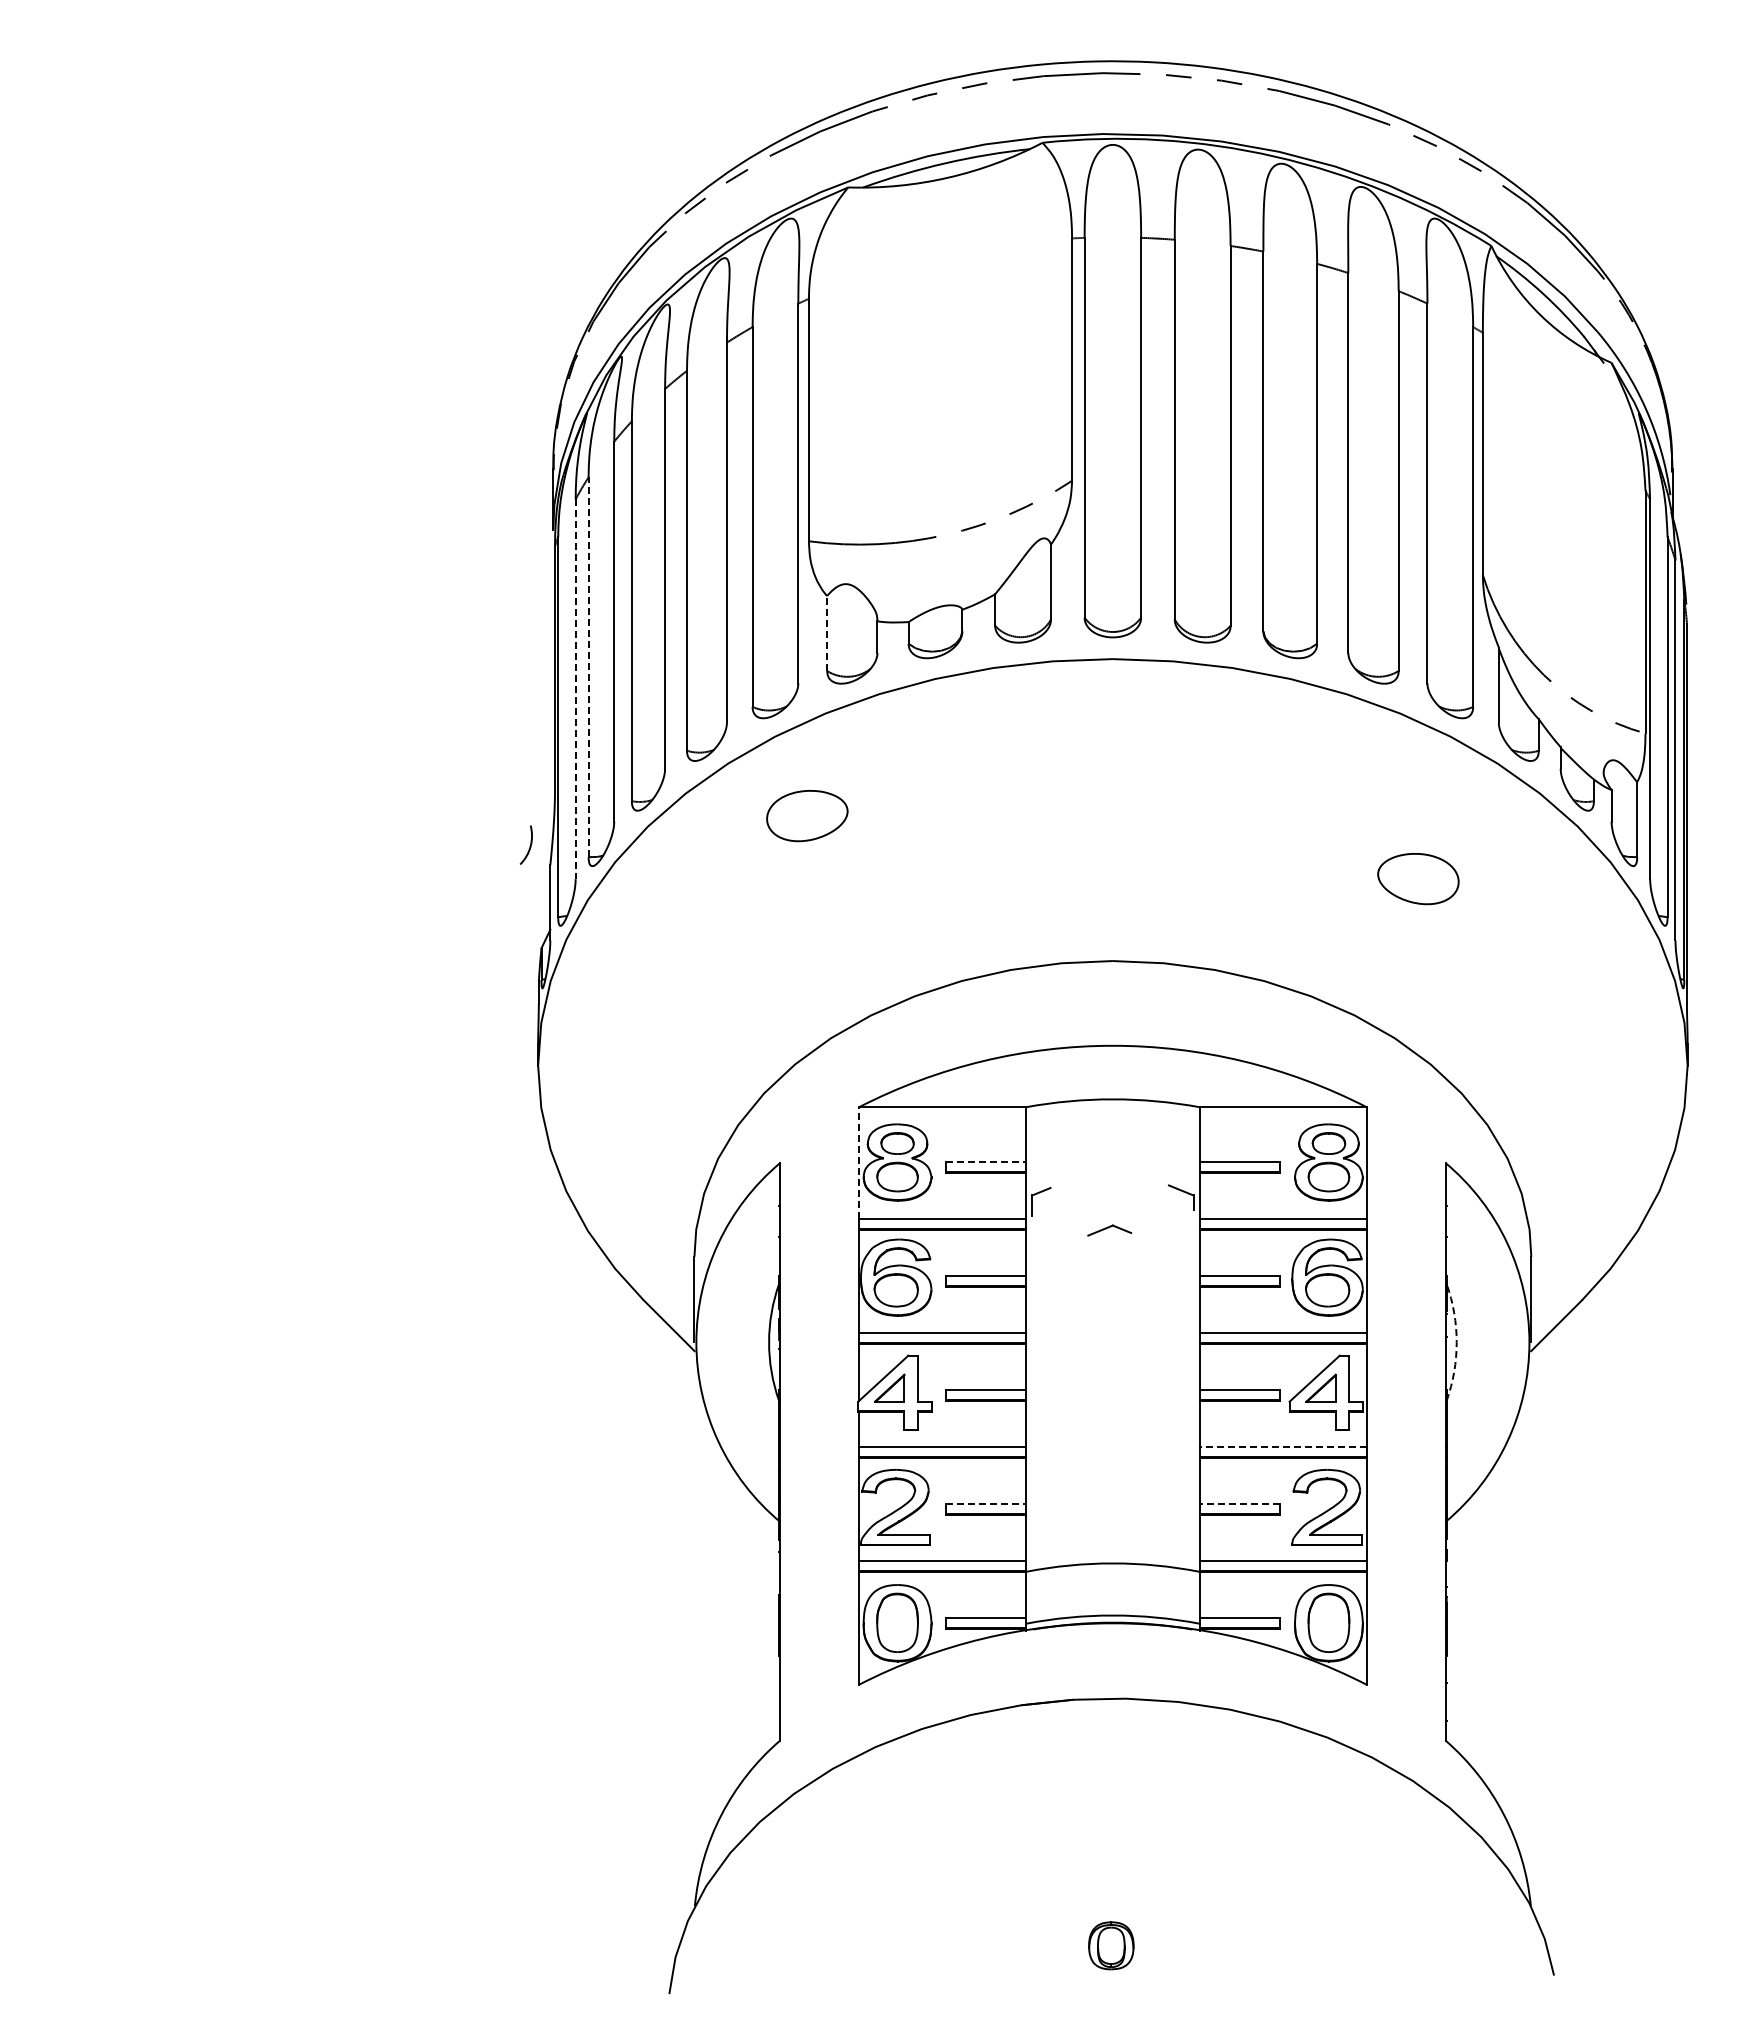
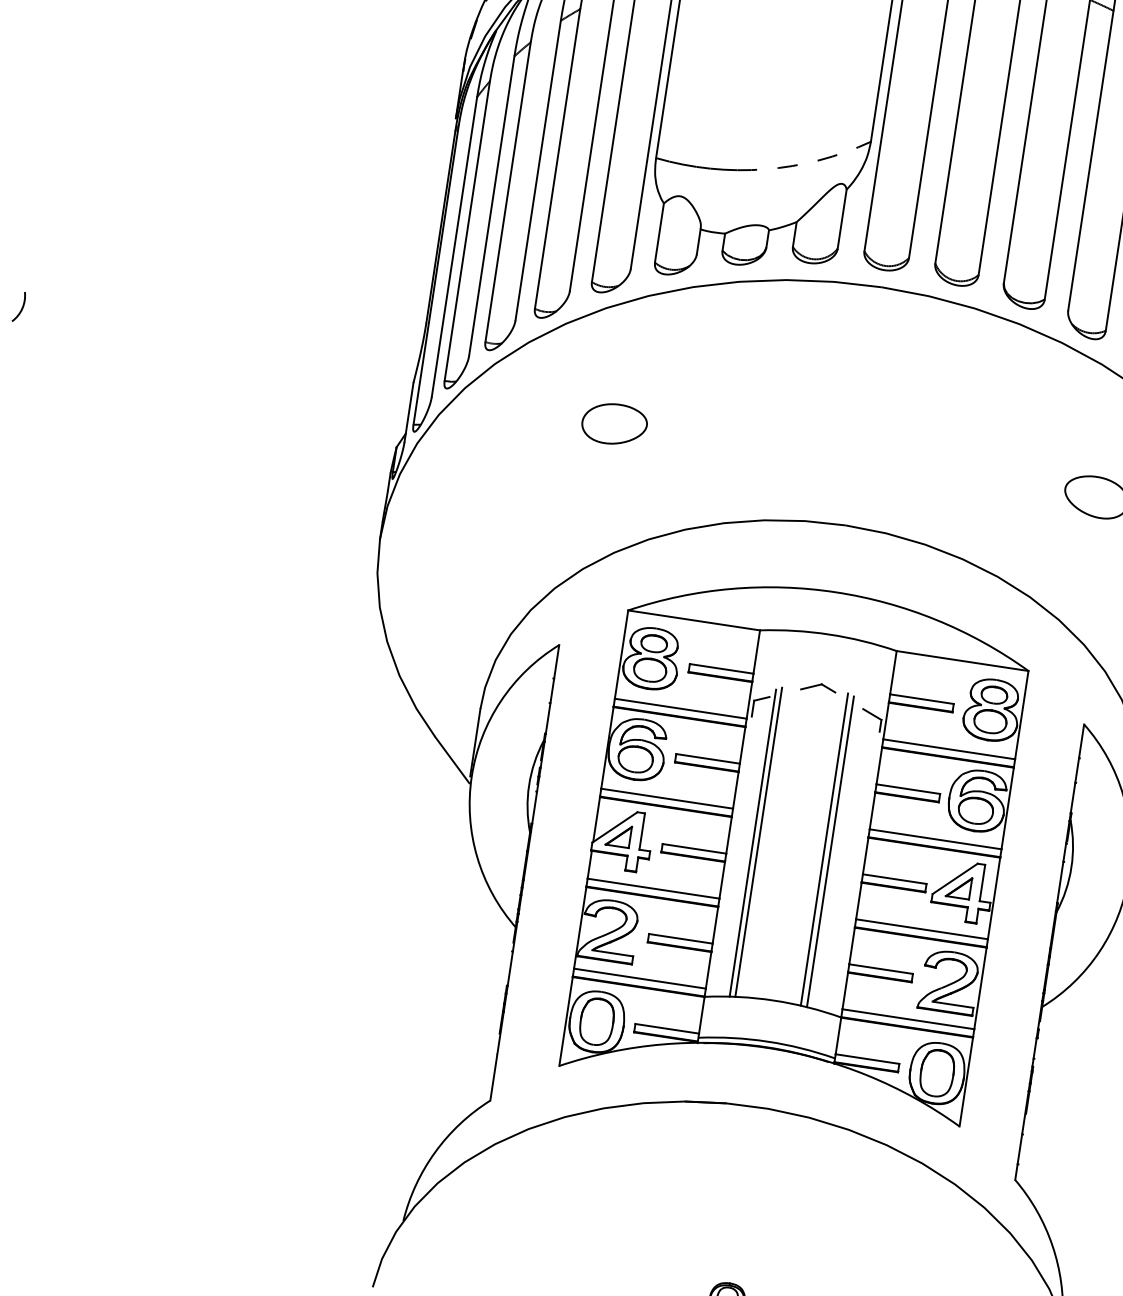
line: (827, 633) -> (659, 233), dashed -> solid
line: (588, 667) -> (467, 231), dashed -> solid
line: (575, 689) -> (454, 247), dashed -> solid
part: (807, 816) -> (614, 424), moved
arc: (529, 845) -> (21, 307), moved
line: (986, 1162) -> (722, 669), dashed -> solid
line: (859, 1163) -> (621, 654), dashed -> solid
part: (1109, 1230) -> (818, 687), moved
arc: (1456, 1342) -> (1071, 867), dashed -> solid
line: (1147, 1366) -> (824, 849), added
line: (1155, 1368) -> (830, 851), added
line: (1064, 1370) -> (758, 842), added
line: (1057, 1371) -> (753, 842), added
line: (1283, 1447) -> (922, 929), dashed -> solid
line: (986, 1504) -> (681, 939), dashed -> solid
line: (1239, 1504) -> (880, 969), dashed -> solid

